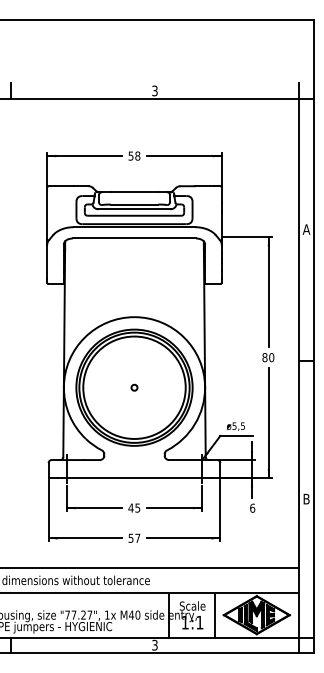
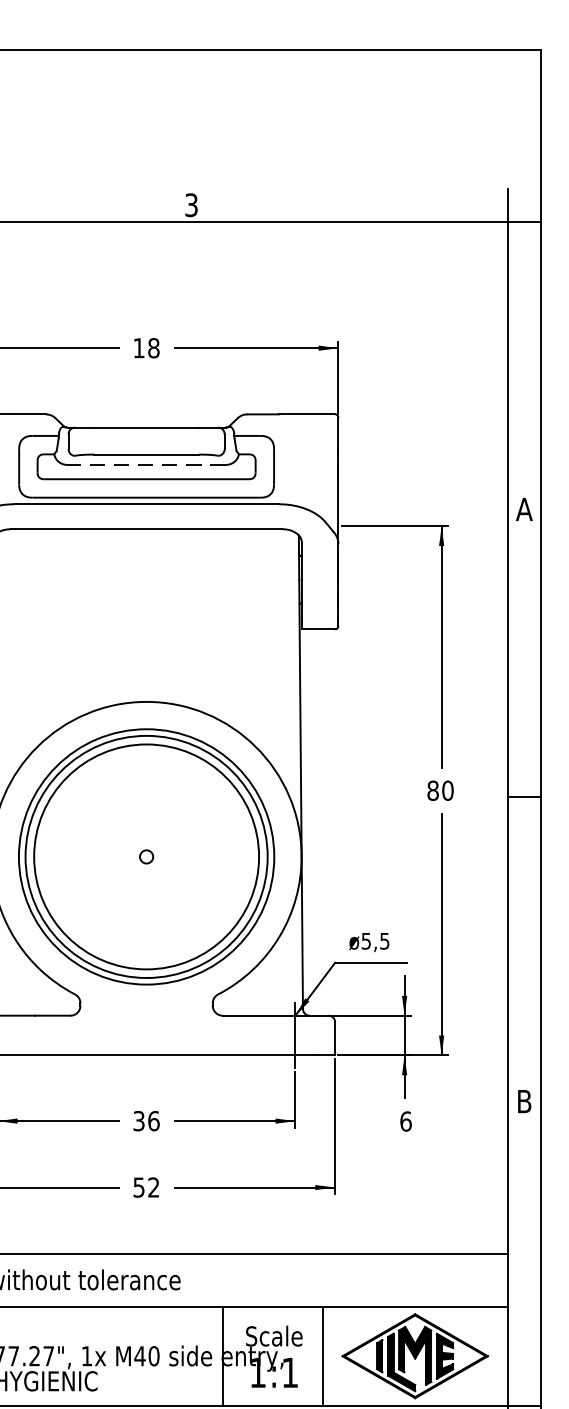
text: (130, 155) -> (137, 346), 58 -> 18
line: (134, 209) -> (146, 465), solid -> dashed
text: (134, 507) -> (146, 1119), 45 -> 36
text: (137, 537) -> (153, 1185), 57 -> 52

